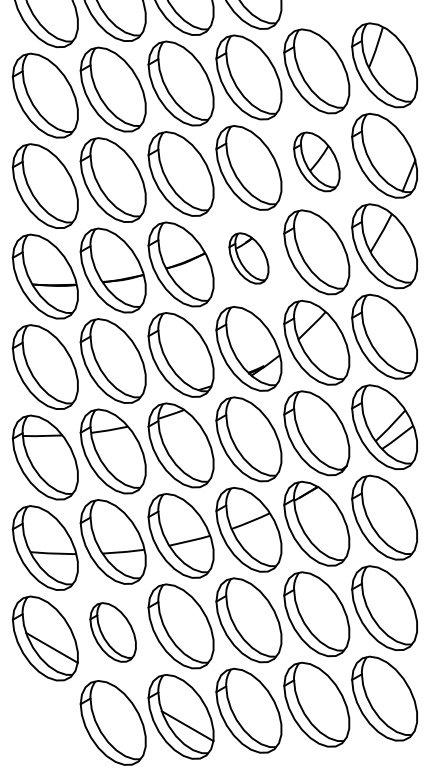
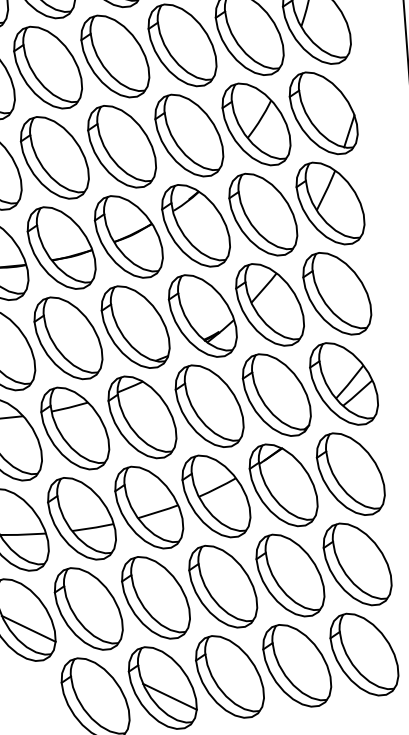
part: (316, 161) -> (256, 124), size x1.43
part: (248, 258) -> (195, 225), size x1.67
part: (112, 632) -> (87, 608), size x1.43

